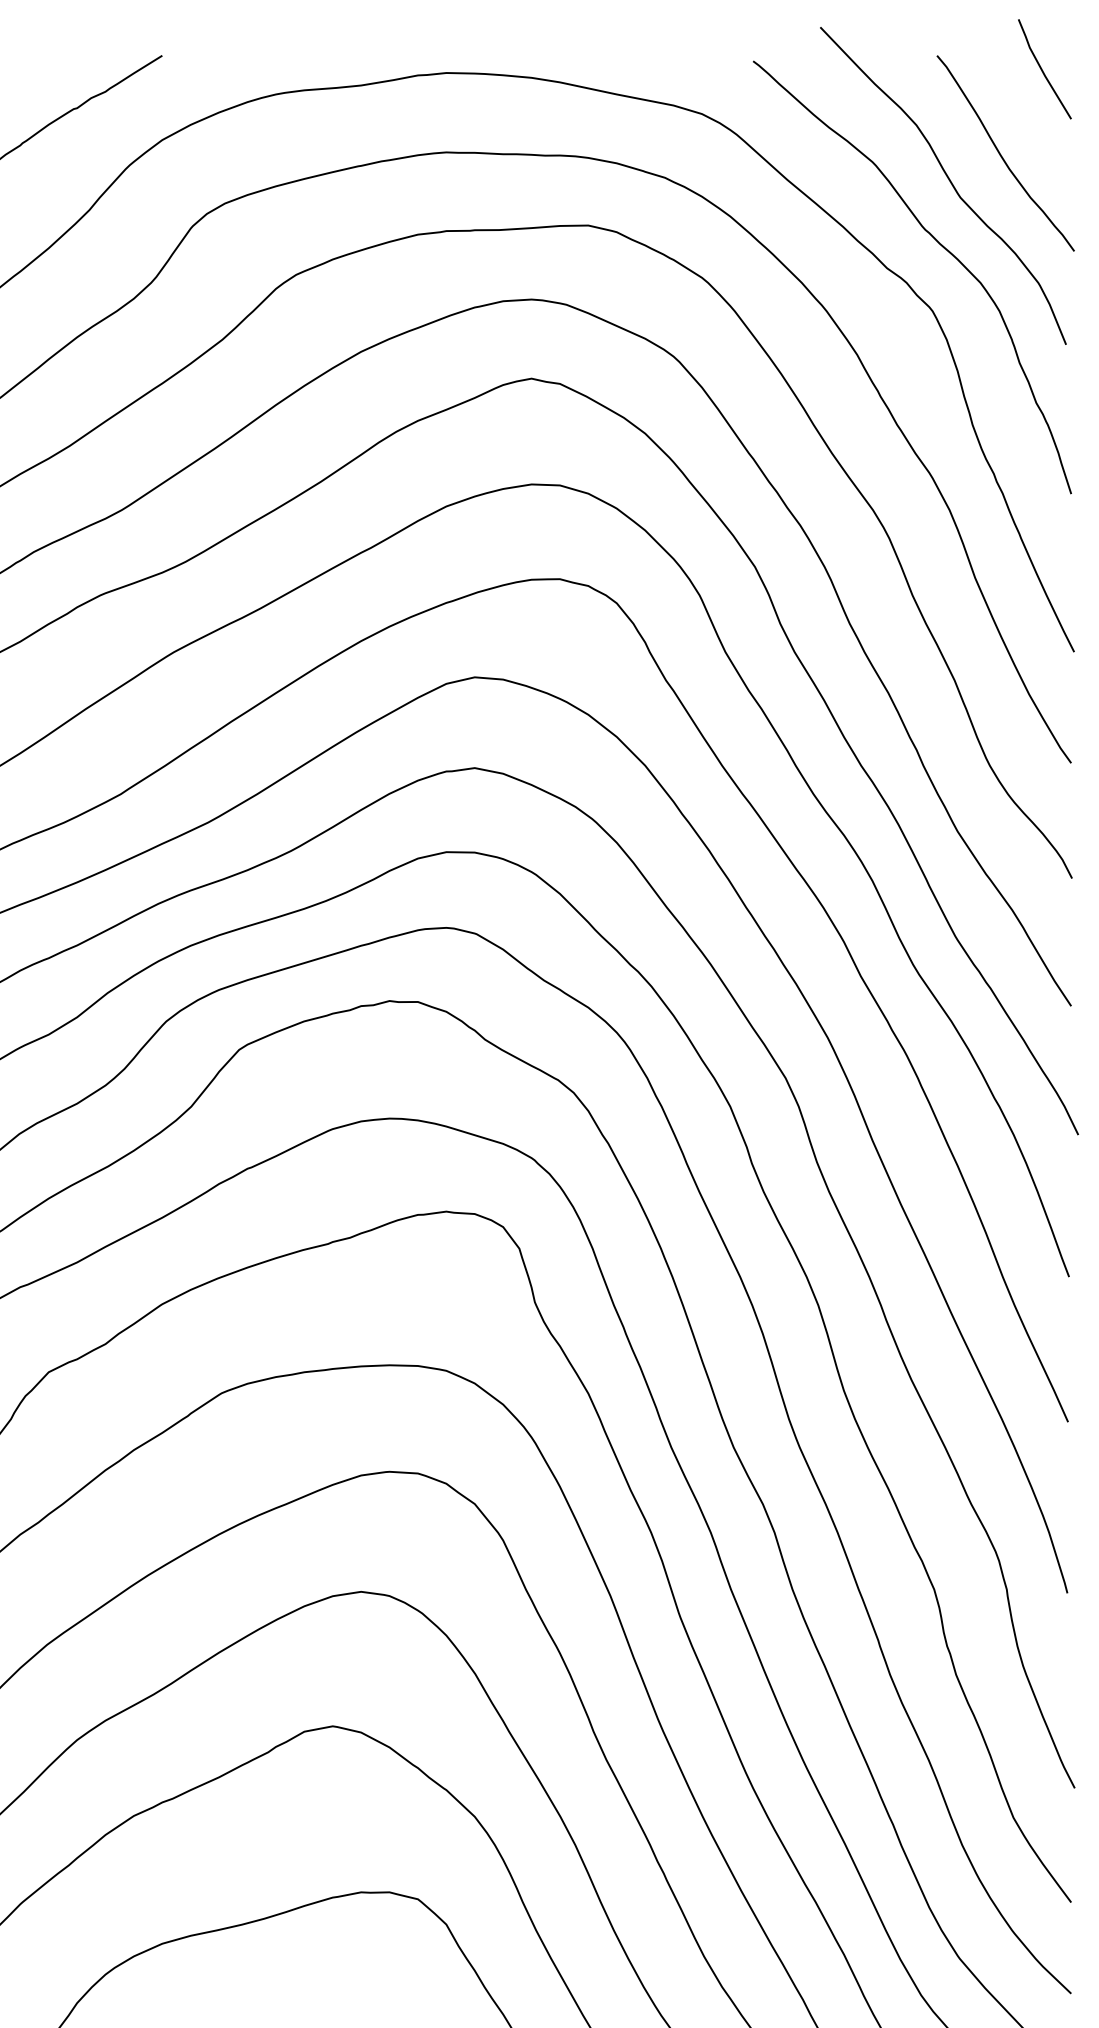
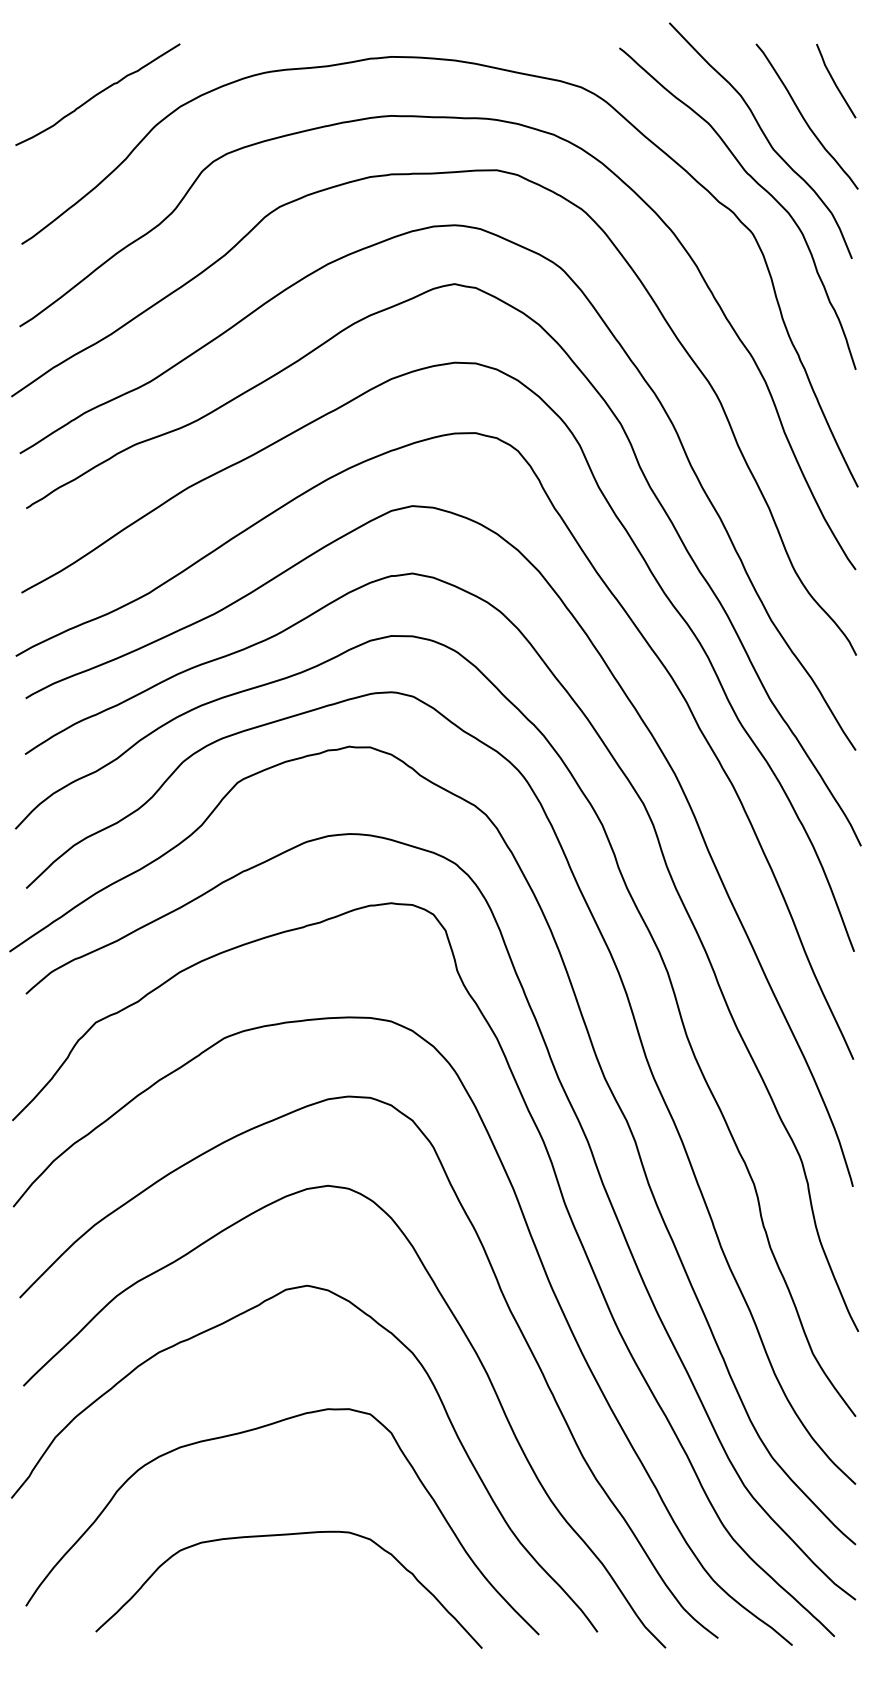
line: (1042, 68) -> (834, 80), moved

